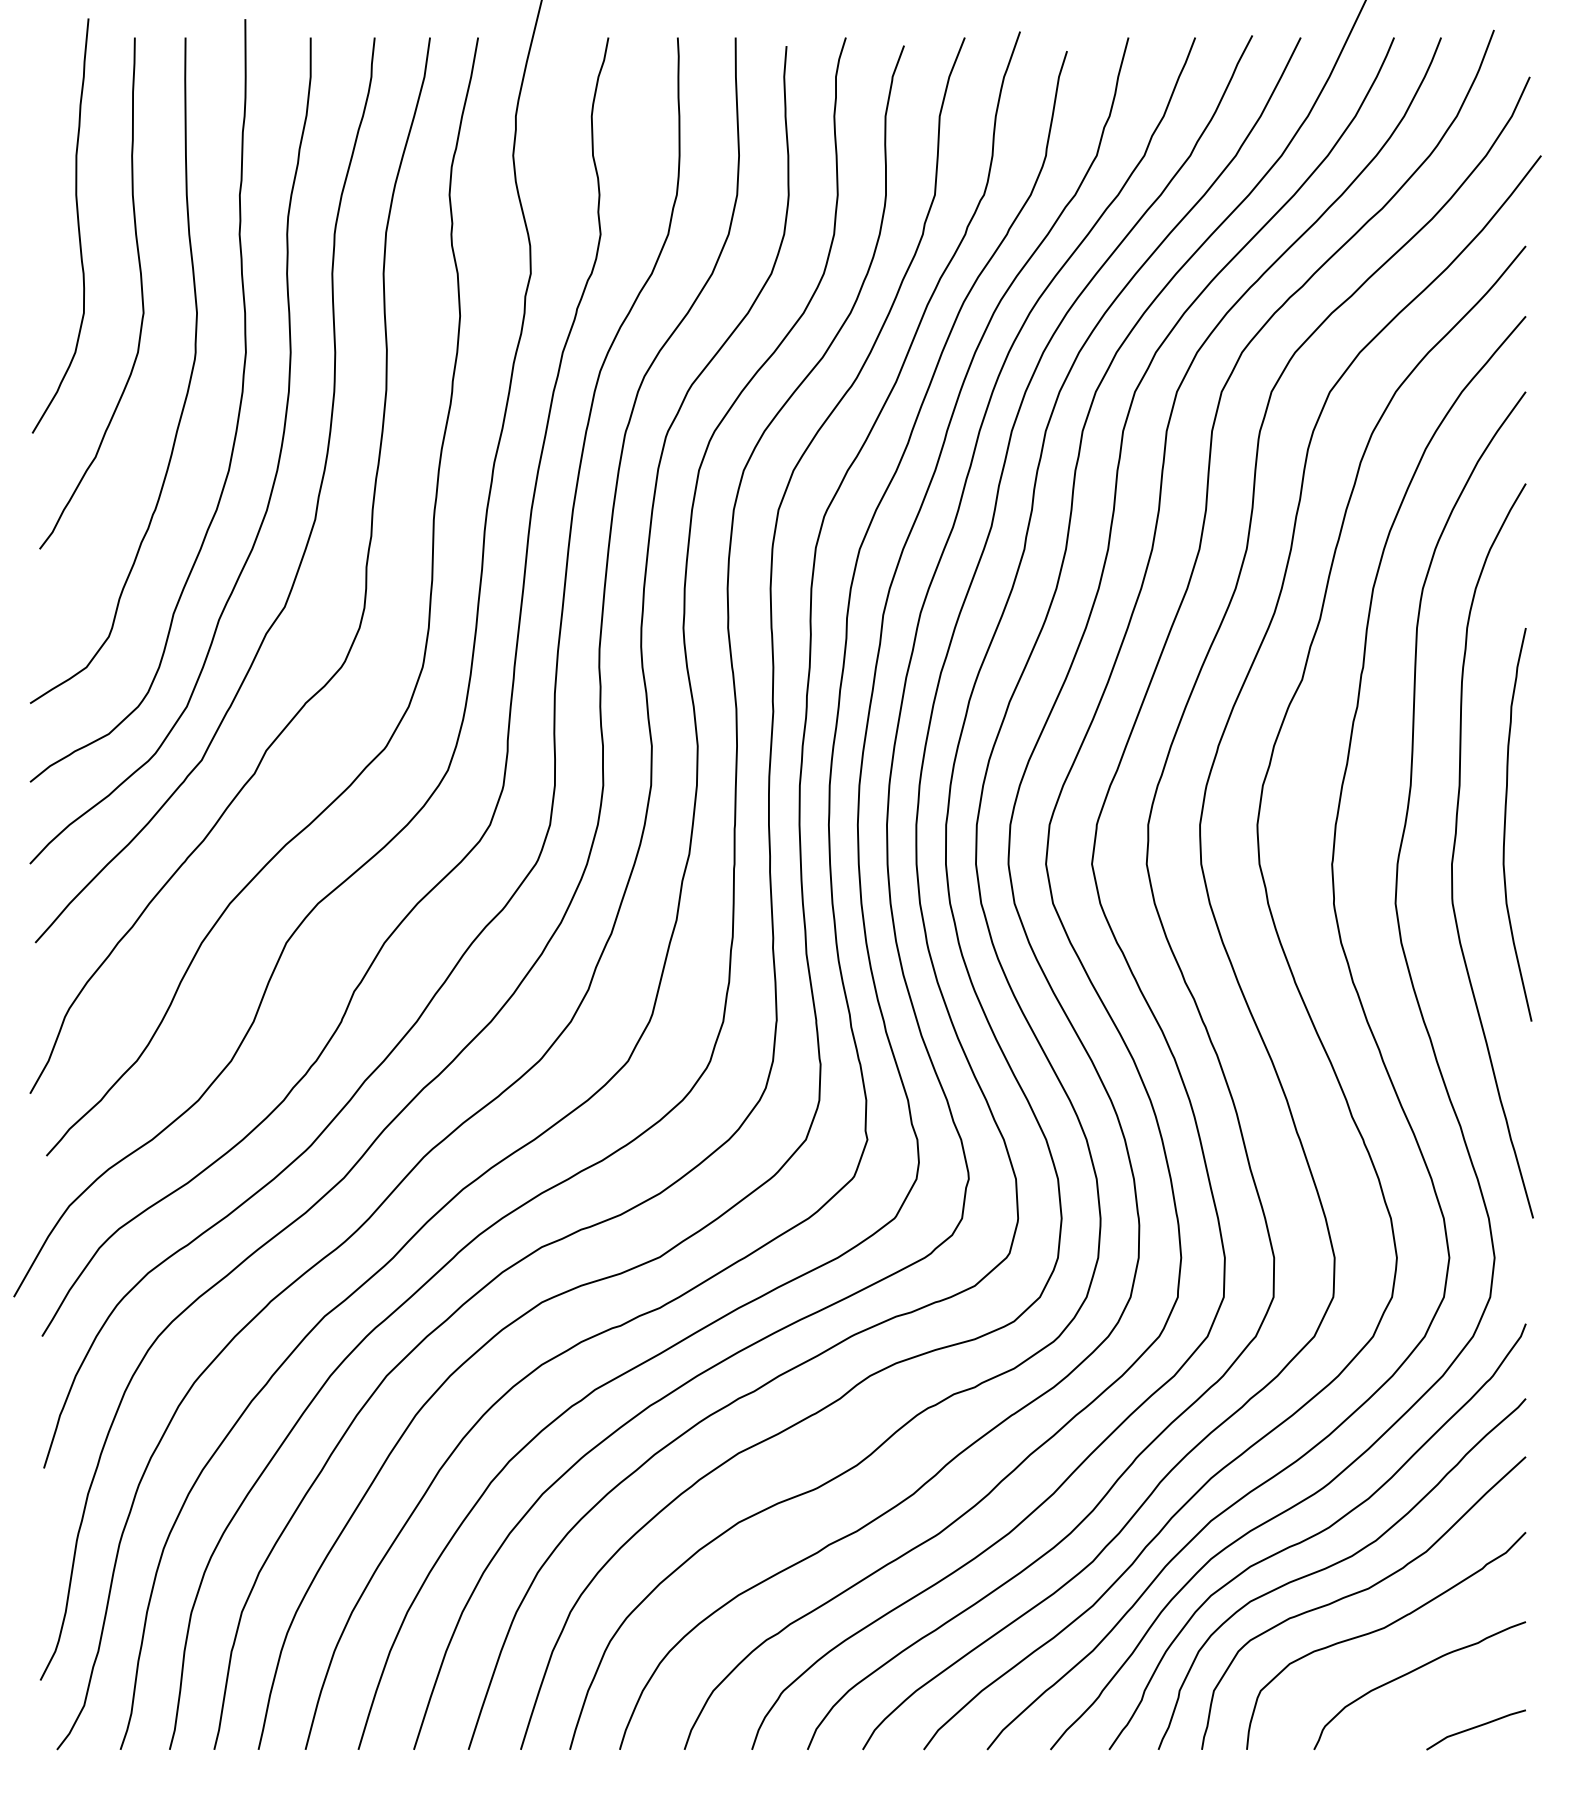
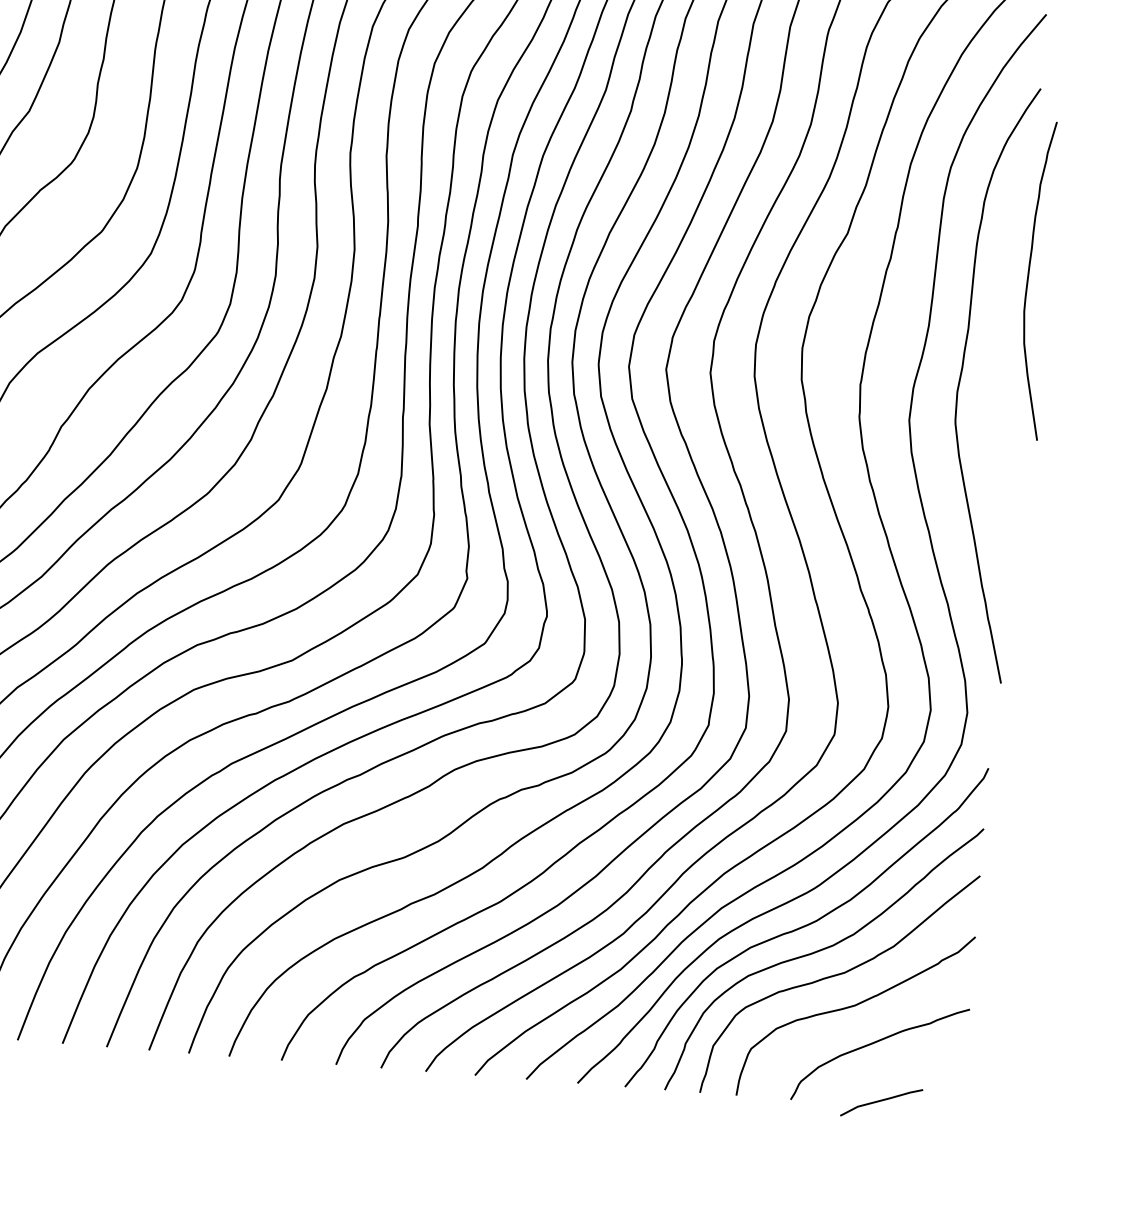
curve: (1505, 824) -> (1028, 279), moved
curve: (1475, 1728) -> (881, 1101), moved

